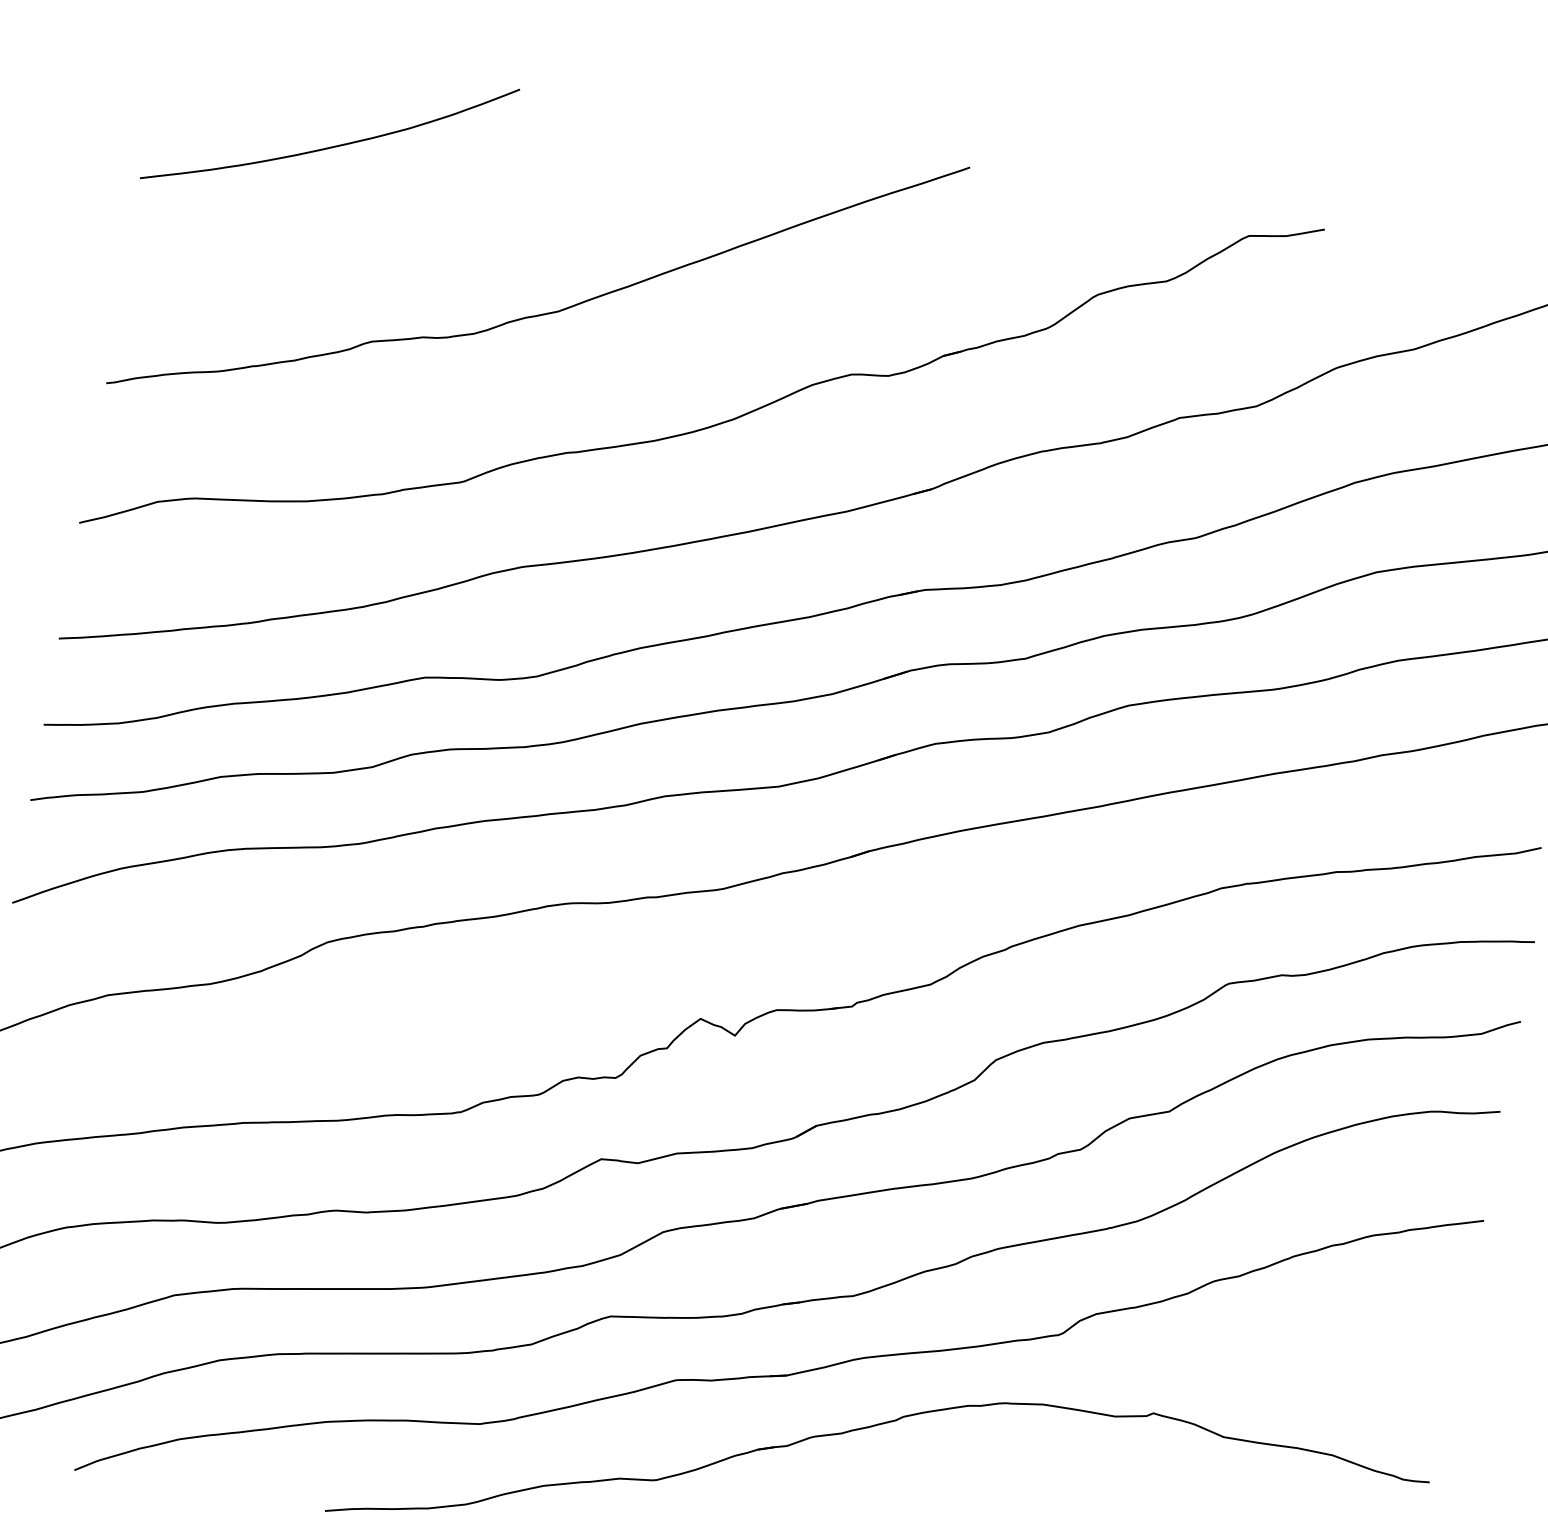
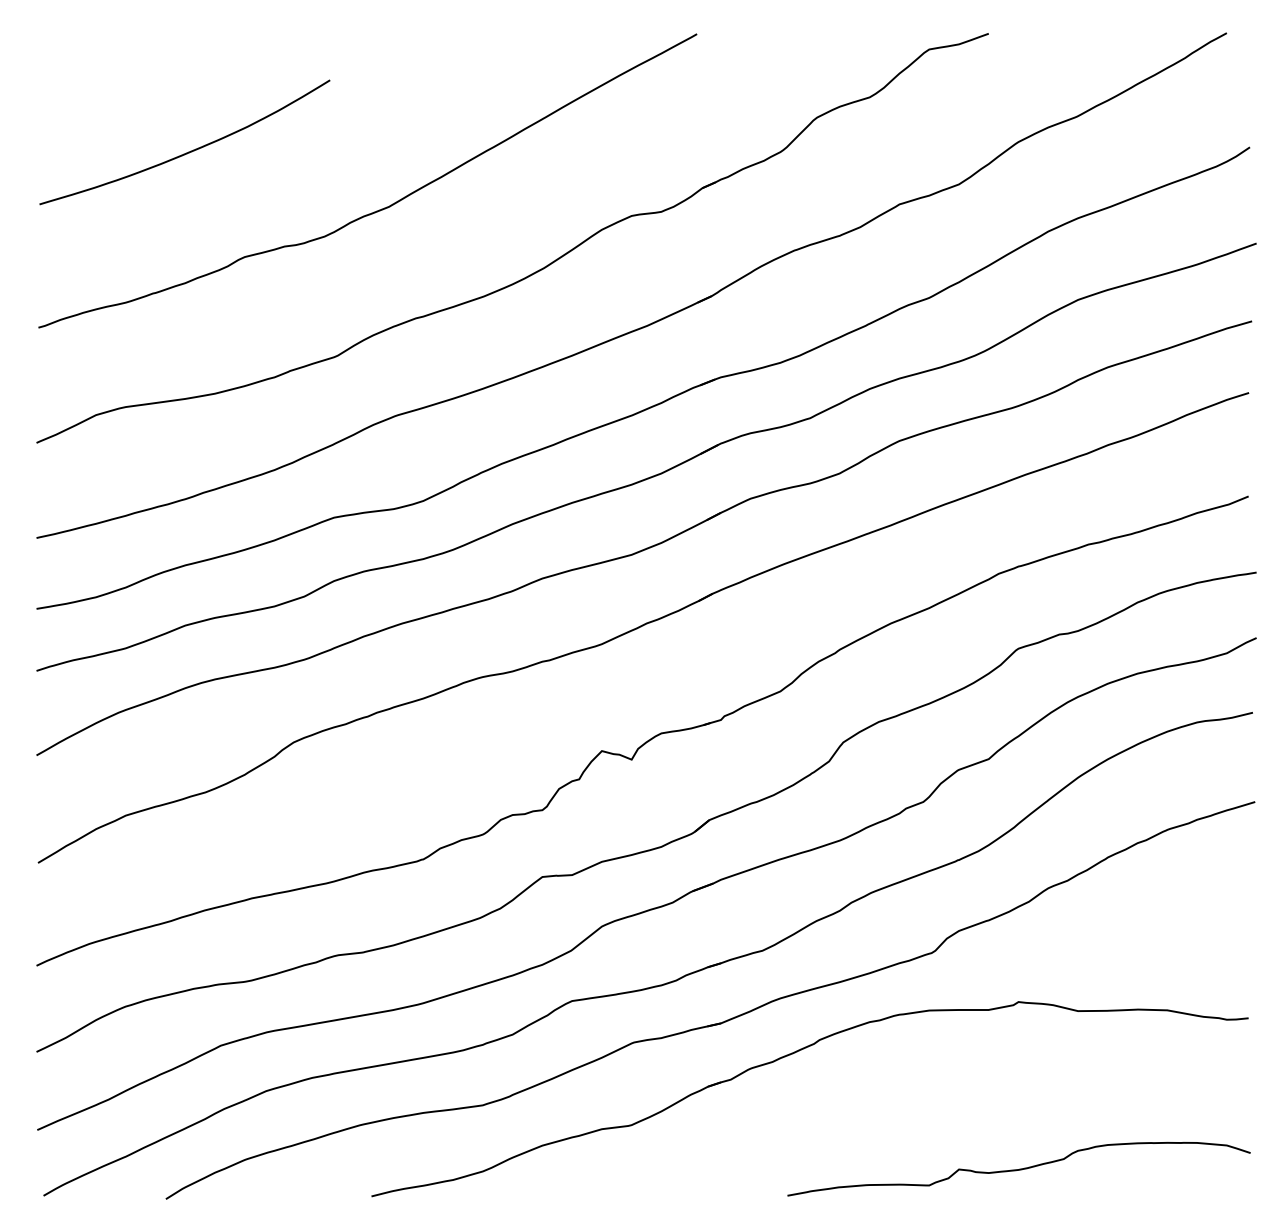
curve: (332, 145) -> (188, 151), moved

